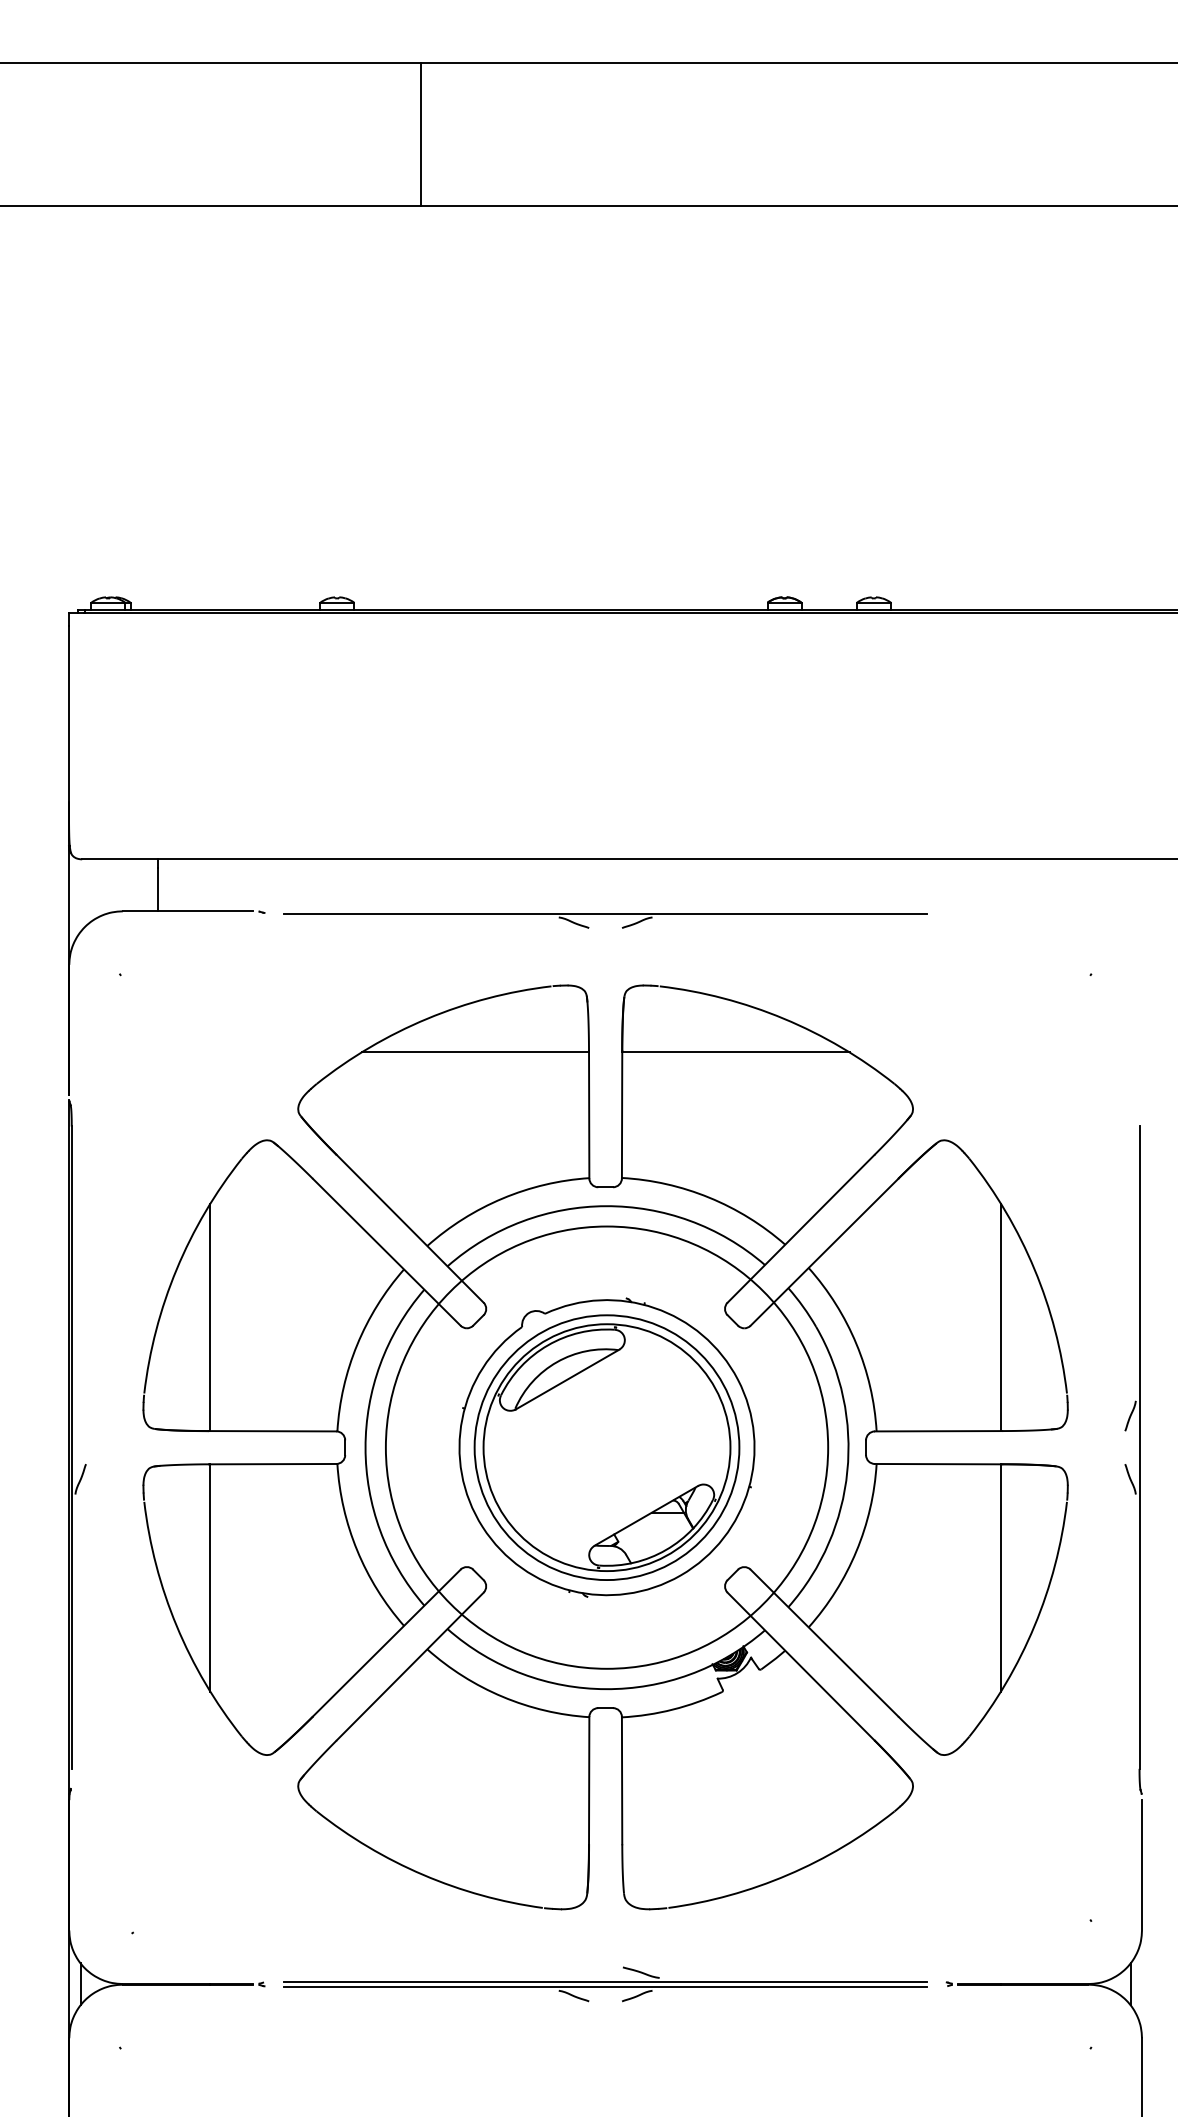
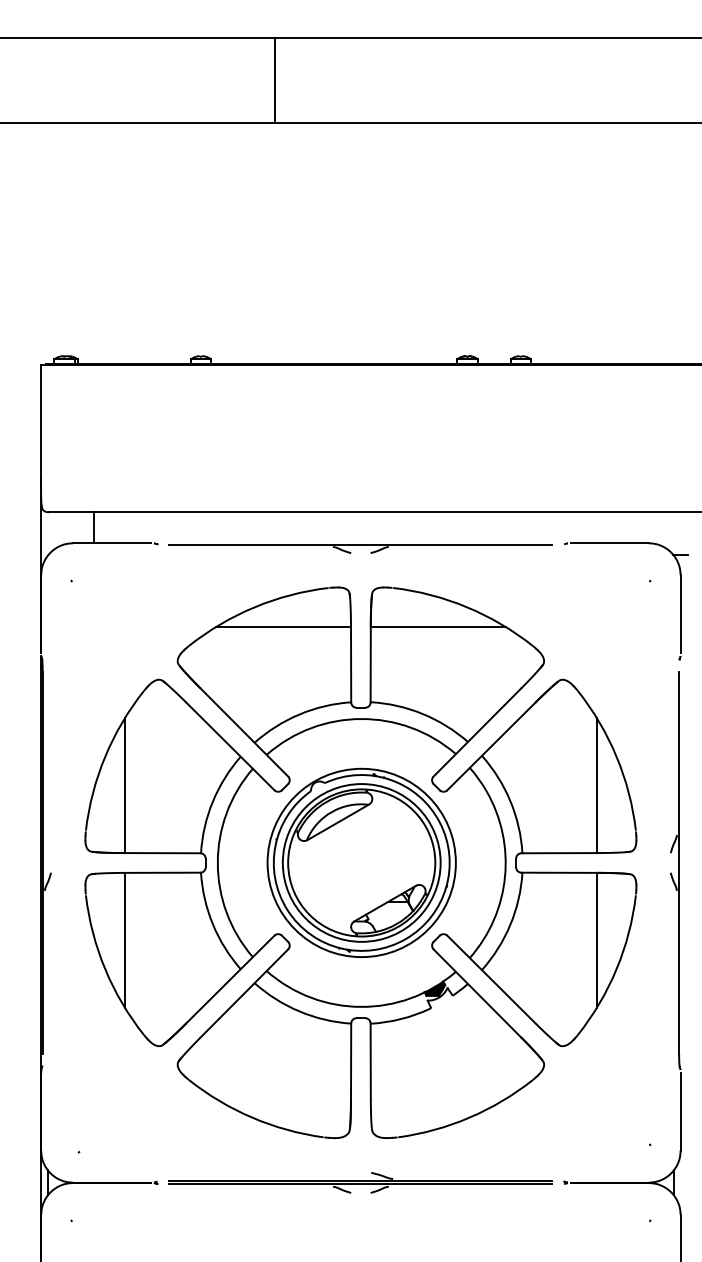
line: (420, 134) -> (274, 80), moved
part: (1141, 1009) -> (680, 601), added
circle: (606, 1446) -> (361, 862), size x0.71

